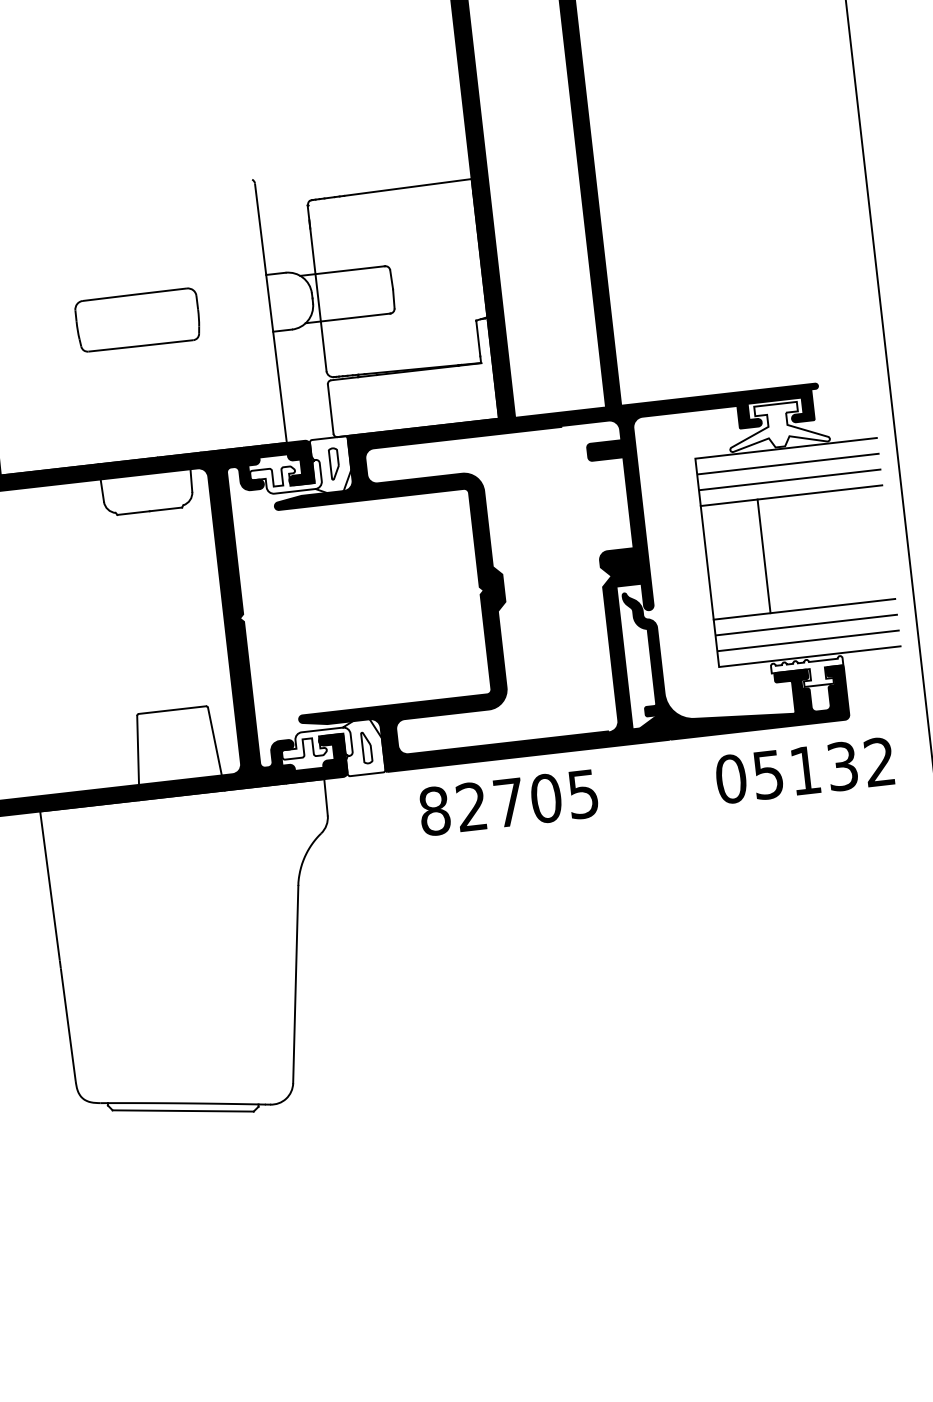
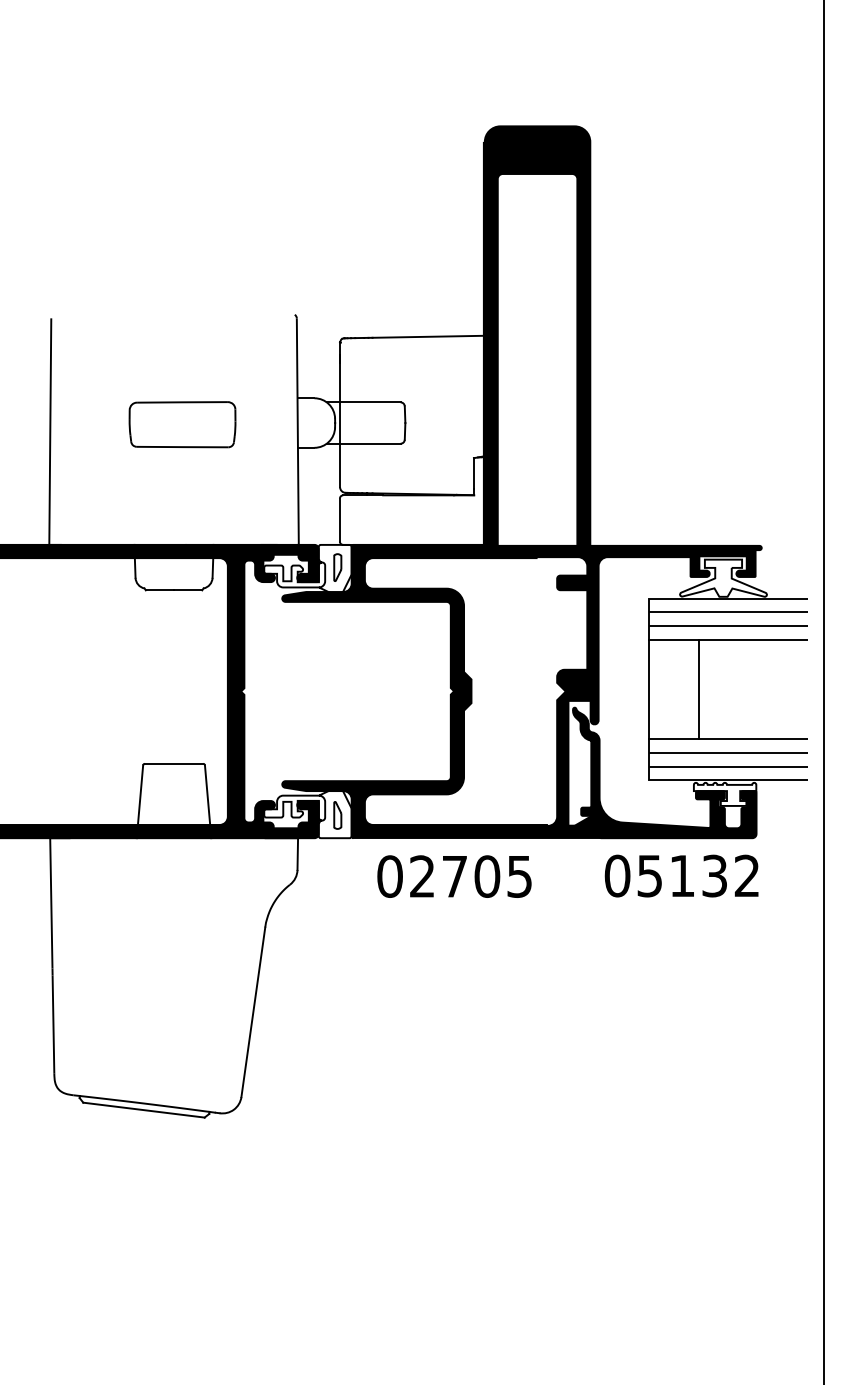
text: (804, 770) -> (681, 875), moved
text: (434, 811) -> (389, 876), 82705 -> 02705

